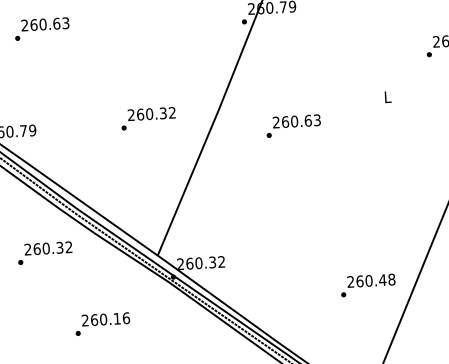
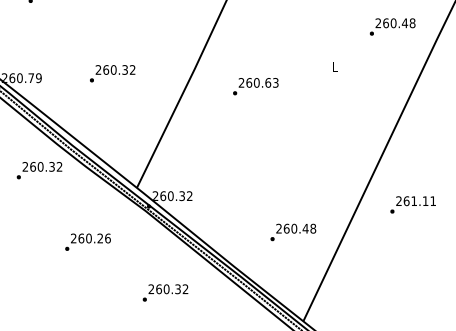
text: (148, 118) -> (112, 73), moved
text: (45, 252) -> (39, 170), moved
text: (368, 285) -> (293, 232), moved
text: (116, 318) -> (99, 238), 260.16 -> 260.26

